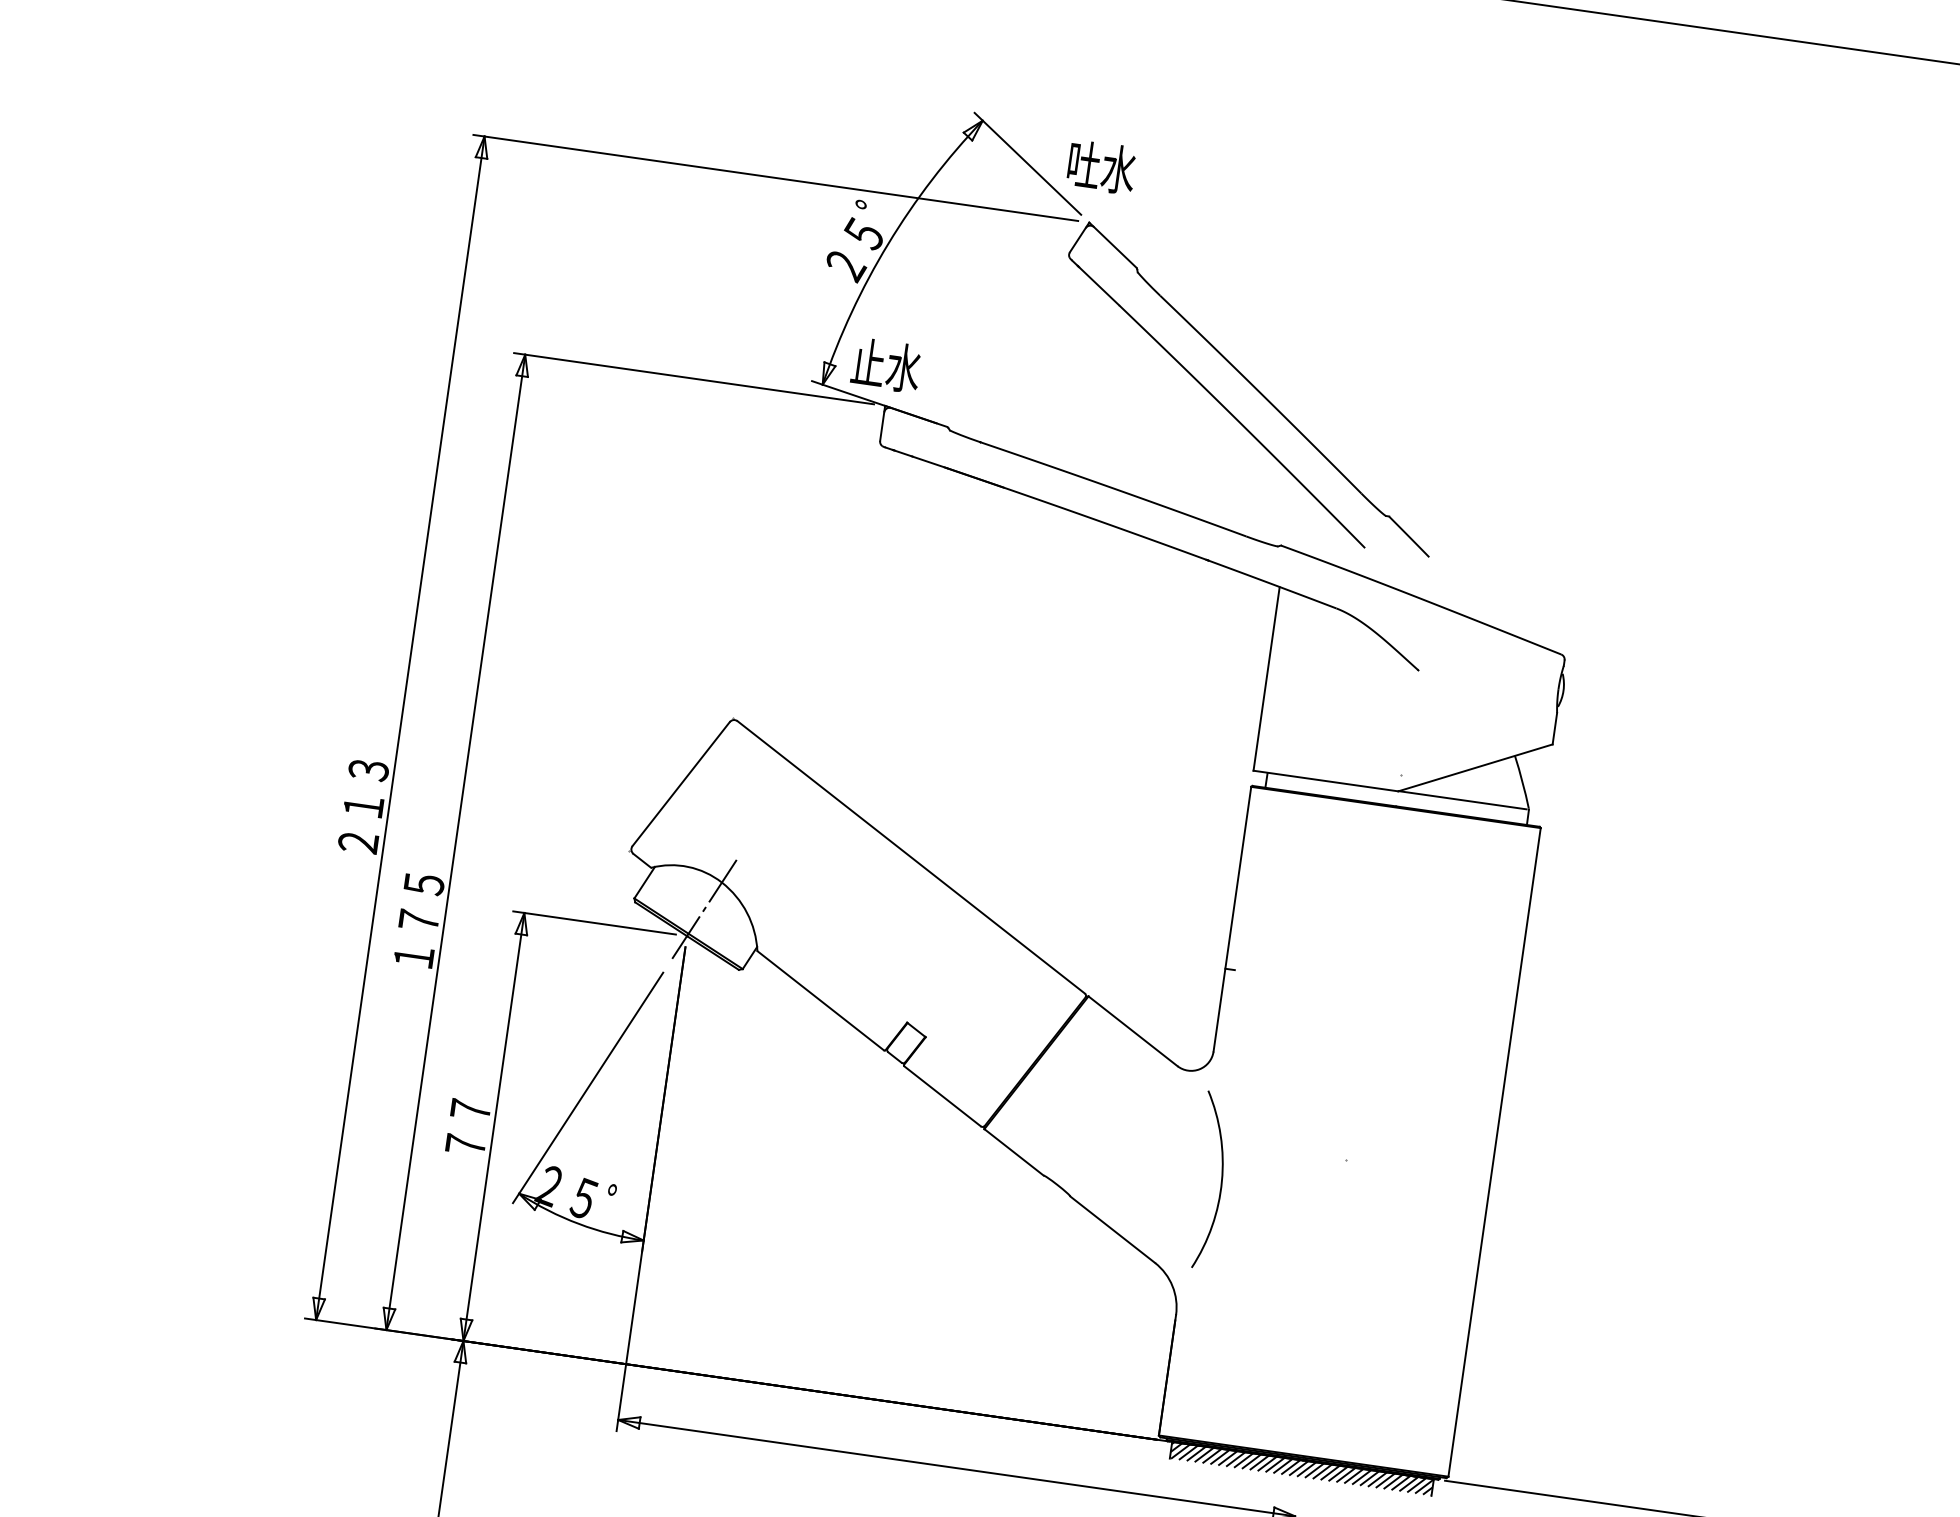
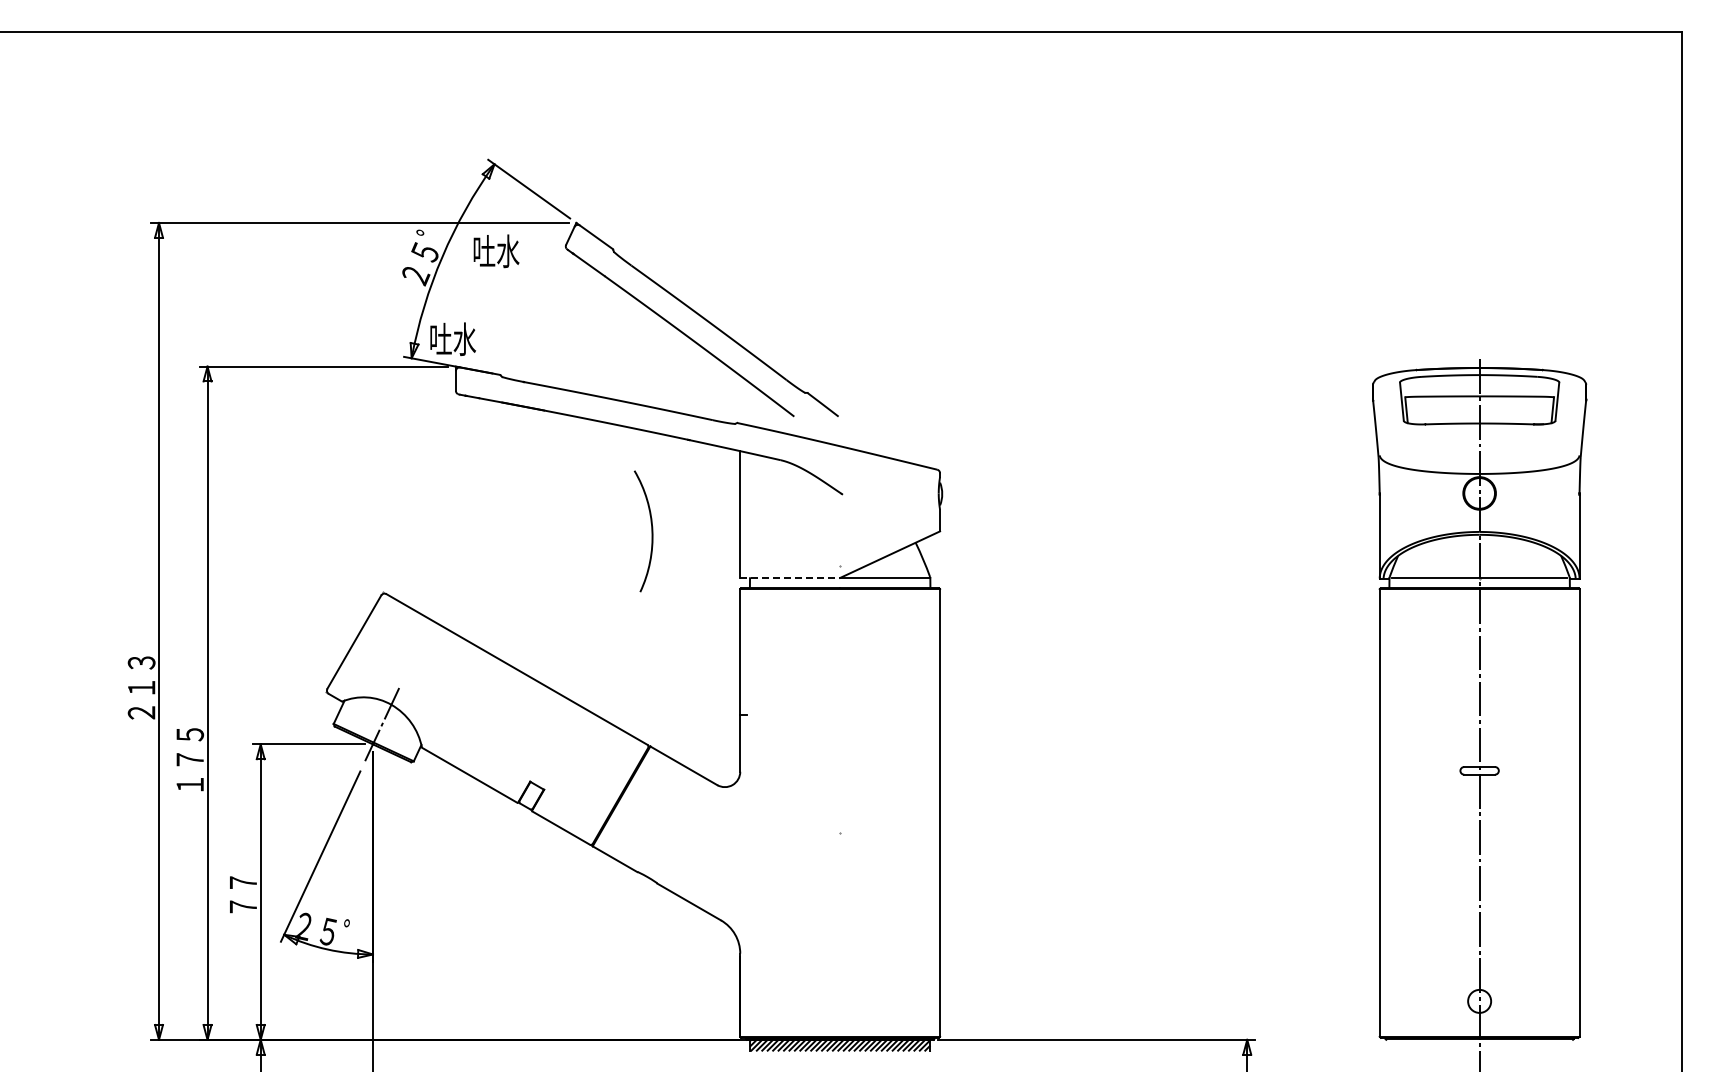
text: (1101, 167) -> (496, 251), moved
text: (868, 361) -> (440, 338), 止水 -> 吐水
line: (1326, 780) -> (790, 577), solid -> dashed
arc: (1220, 1182) -> (651, 531), moved

